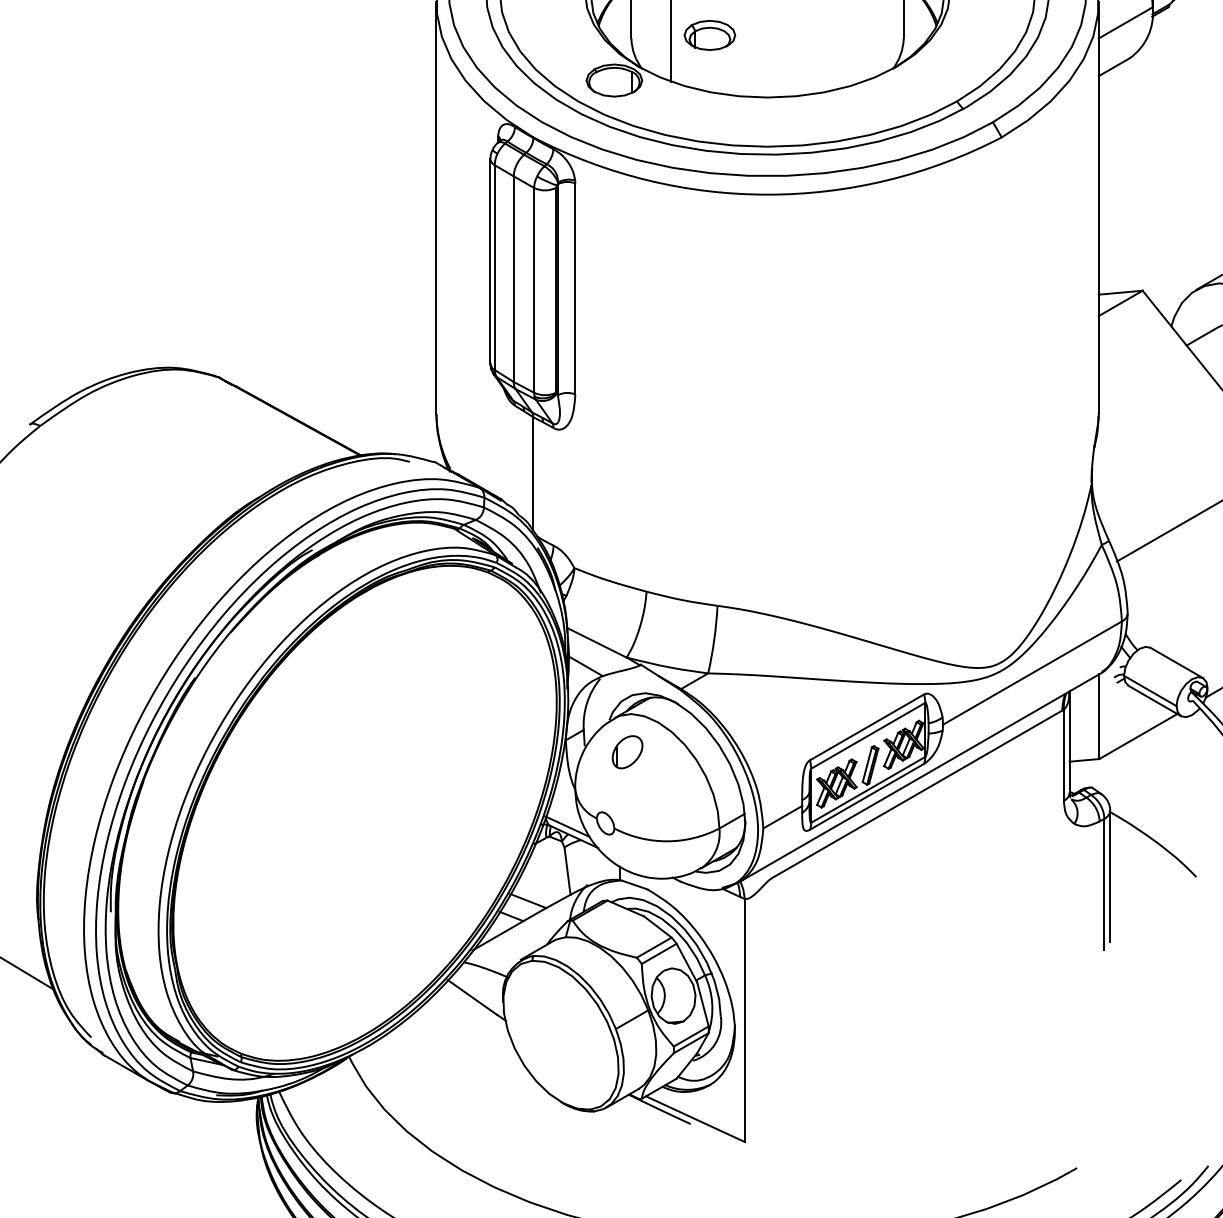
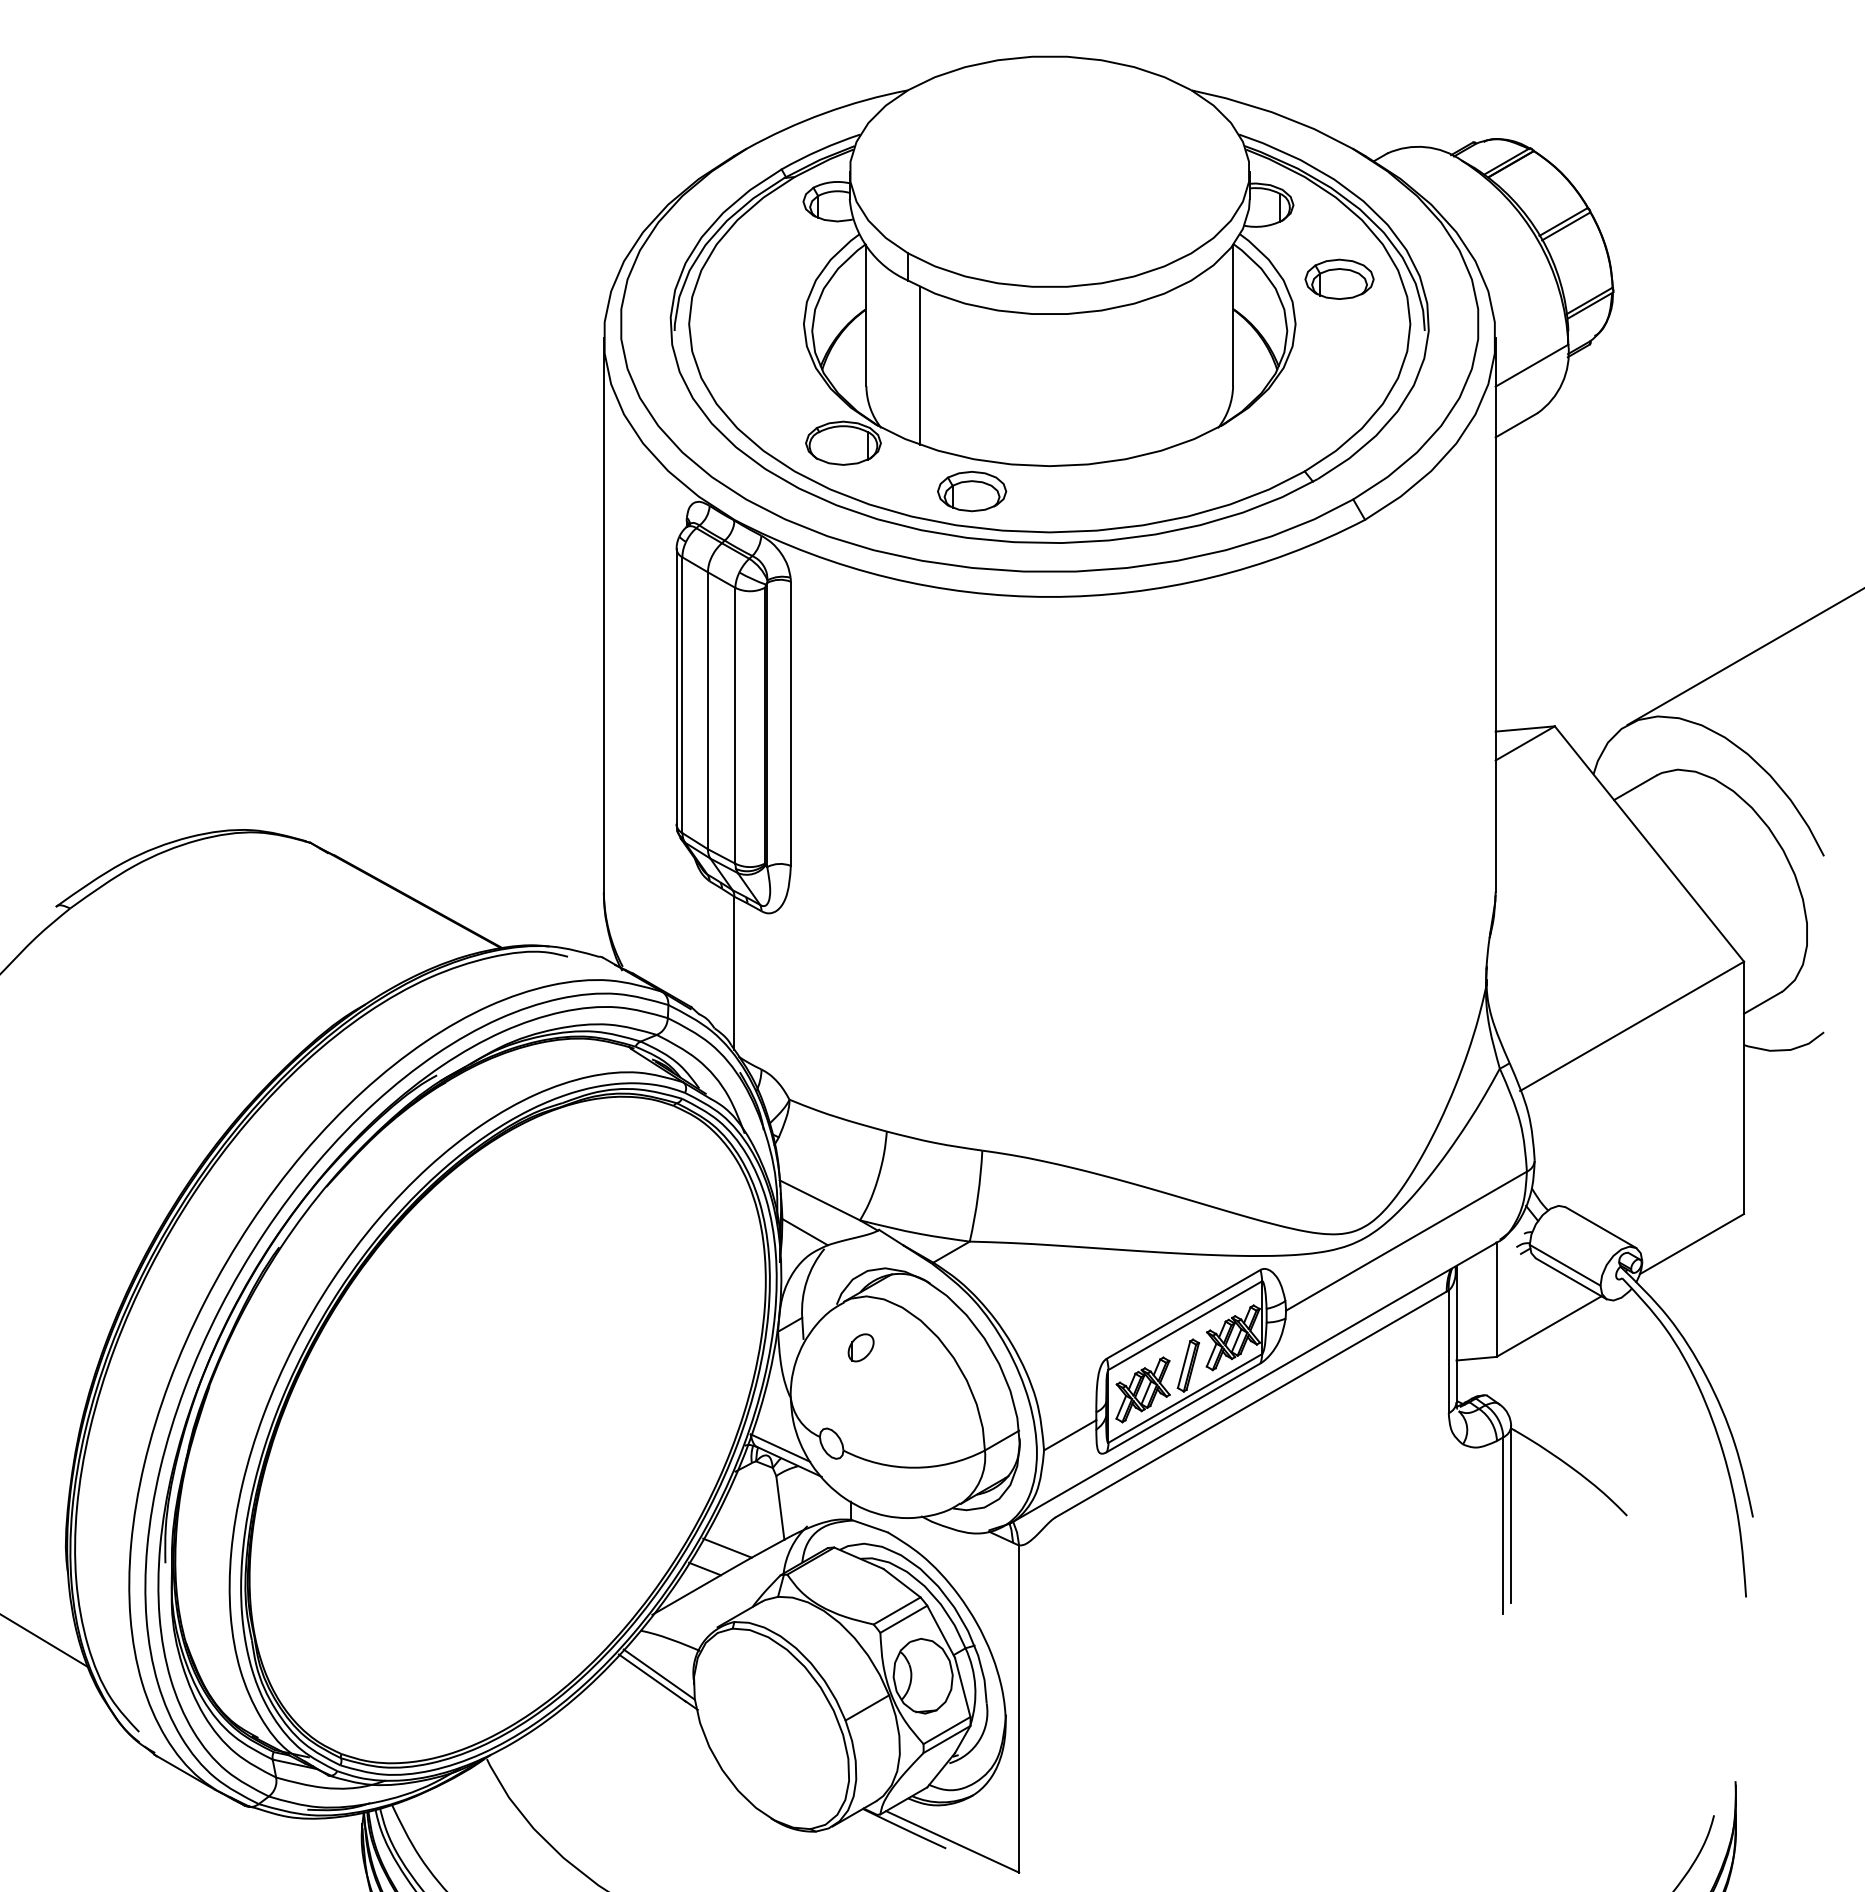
part: (710, 35) -> (972, 491), moved
part: (627, 752) -> (860, 1347), size x0.62
line: (477, 994) -> (658, 1674), added

